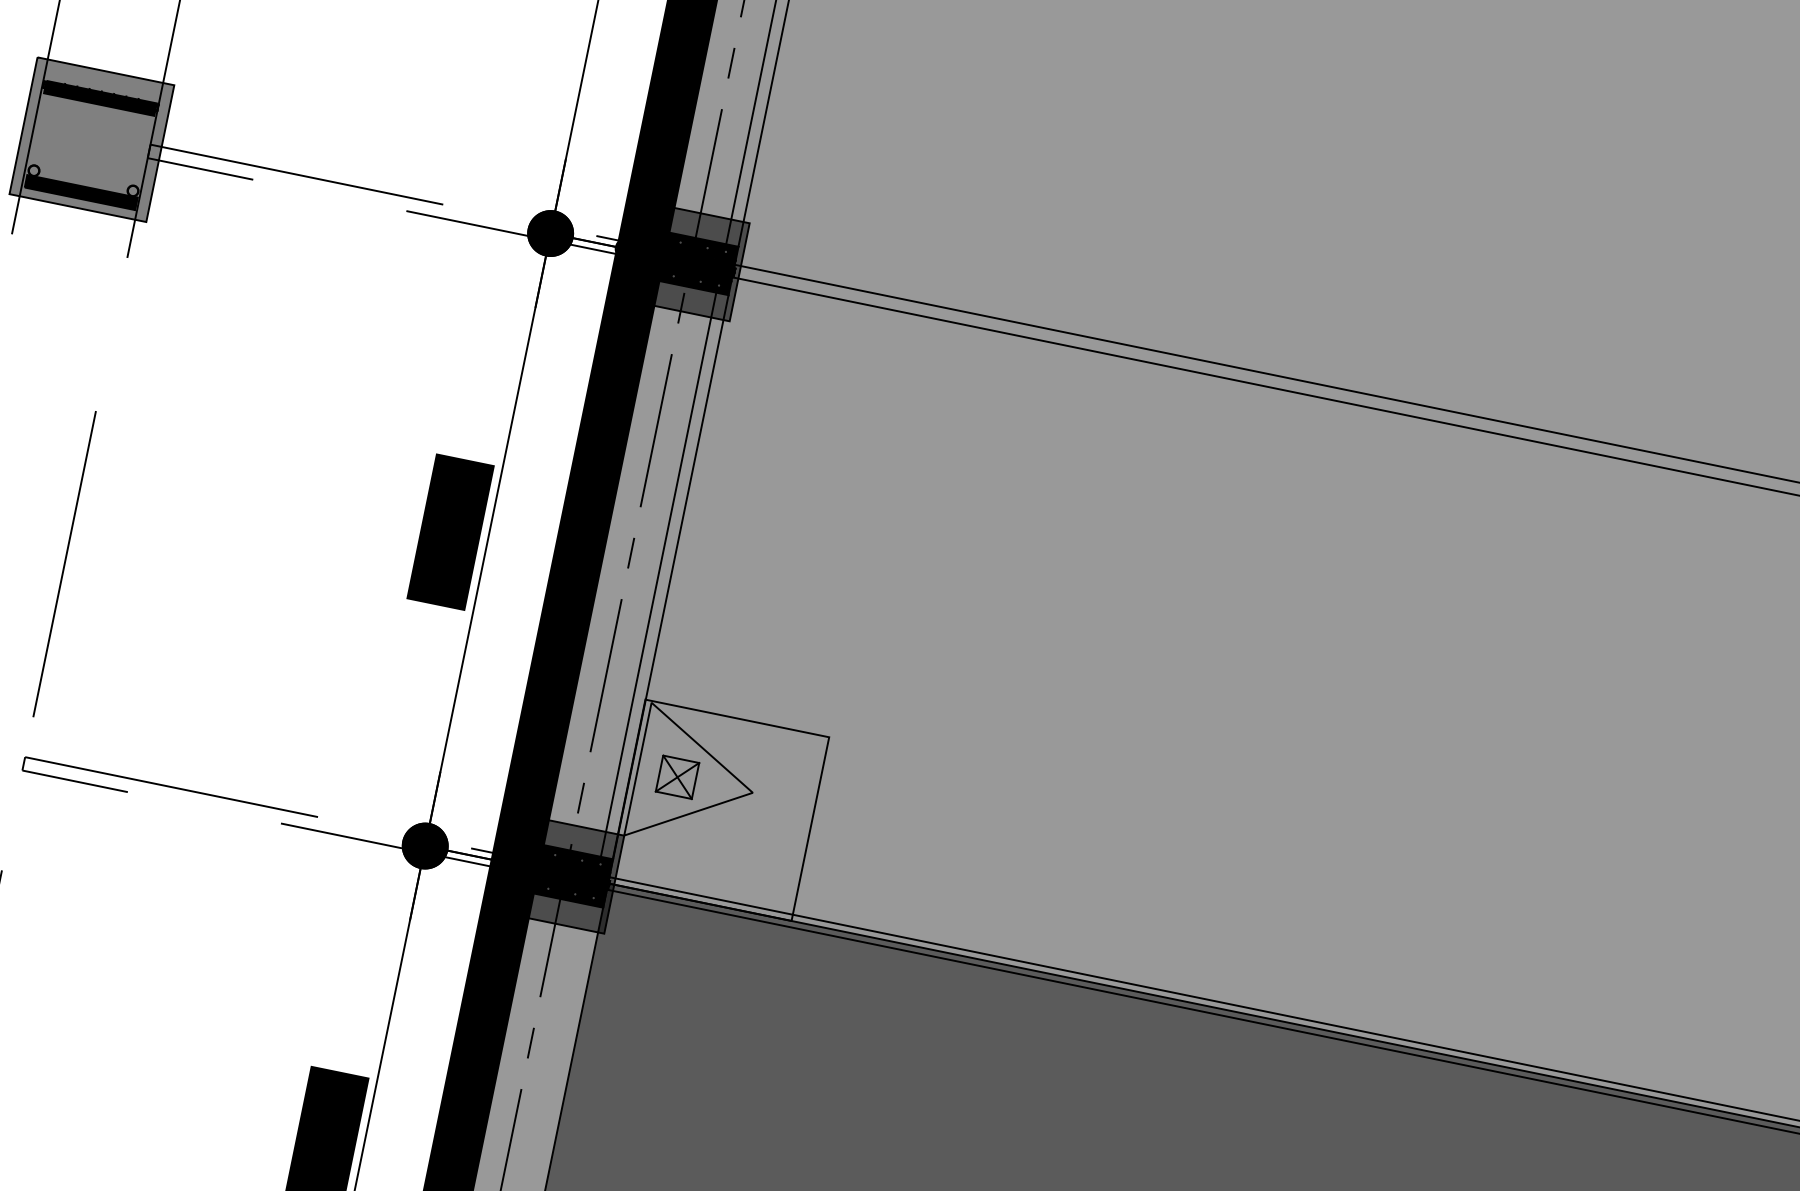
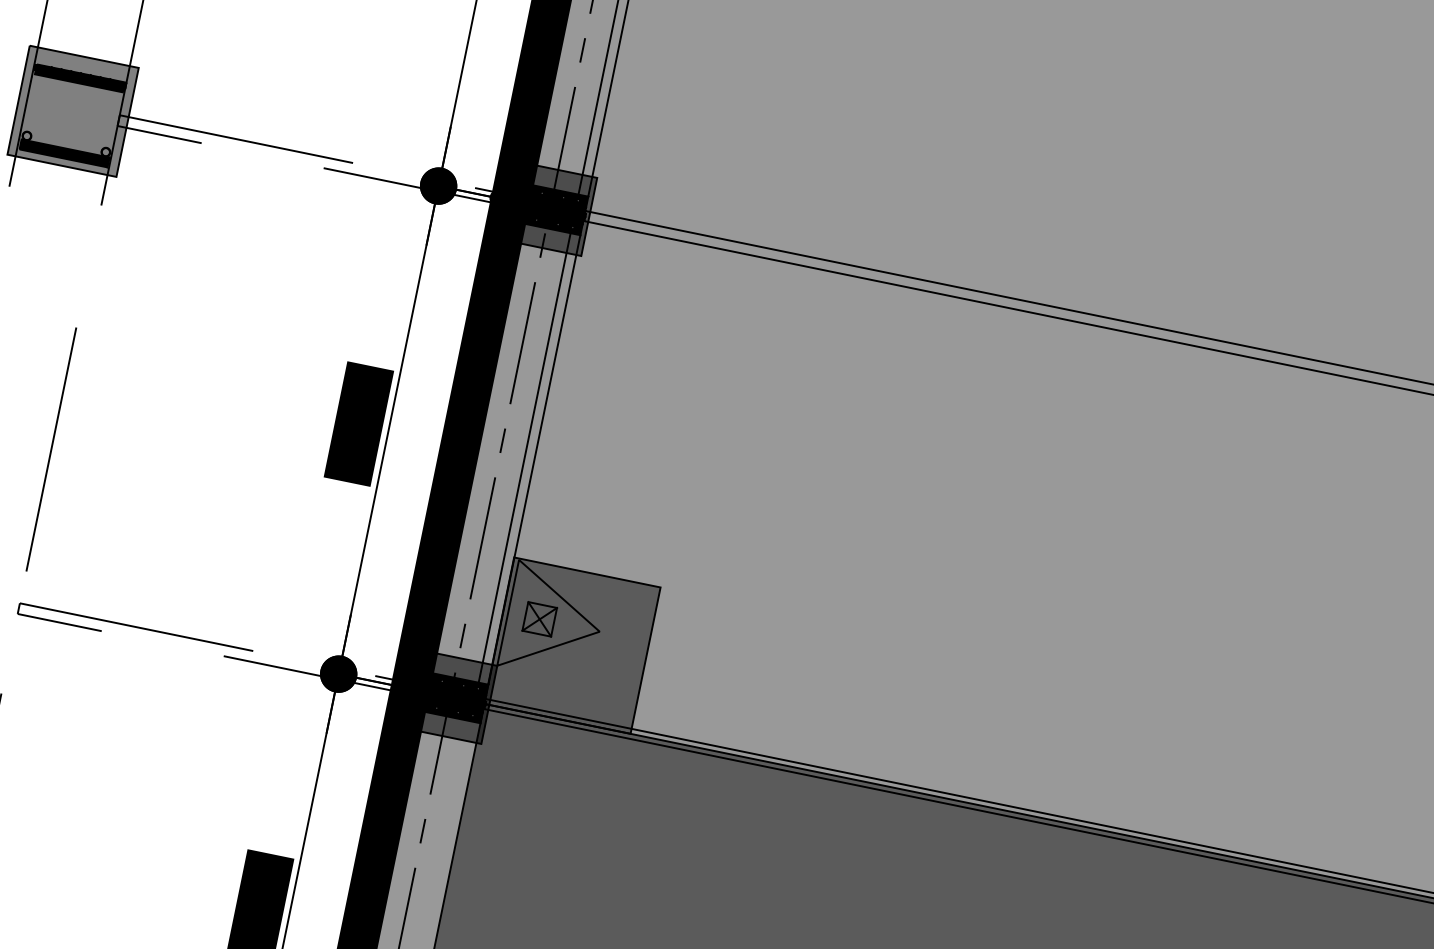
fill: (718, 810) -> (572, 645), added

